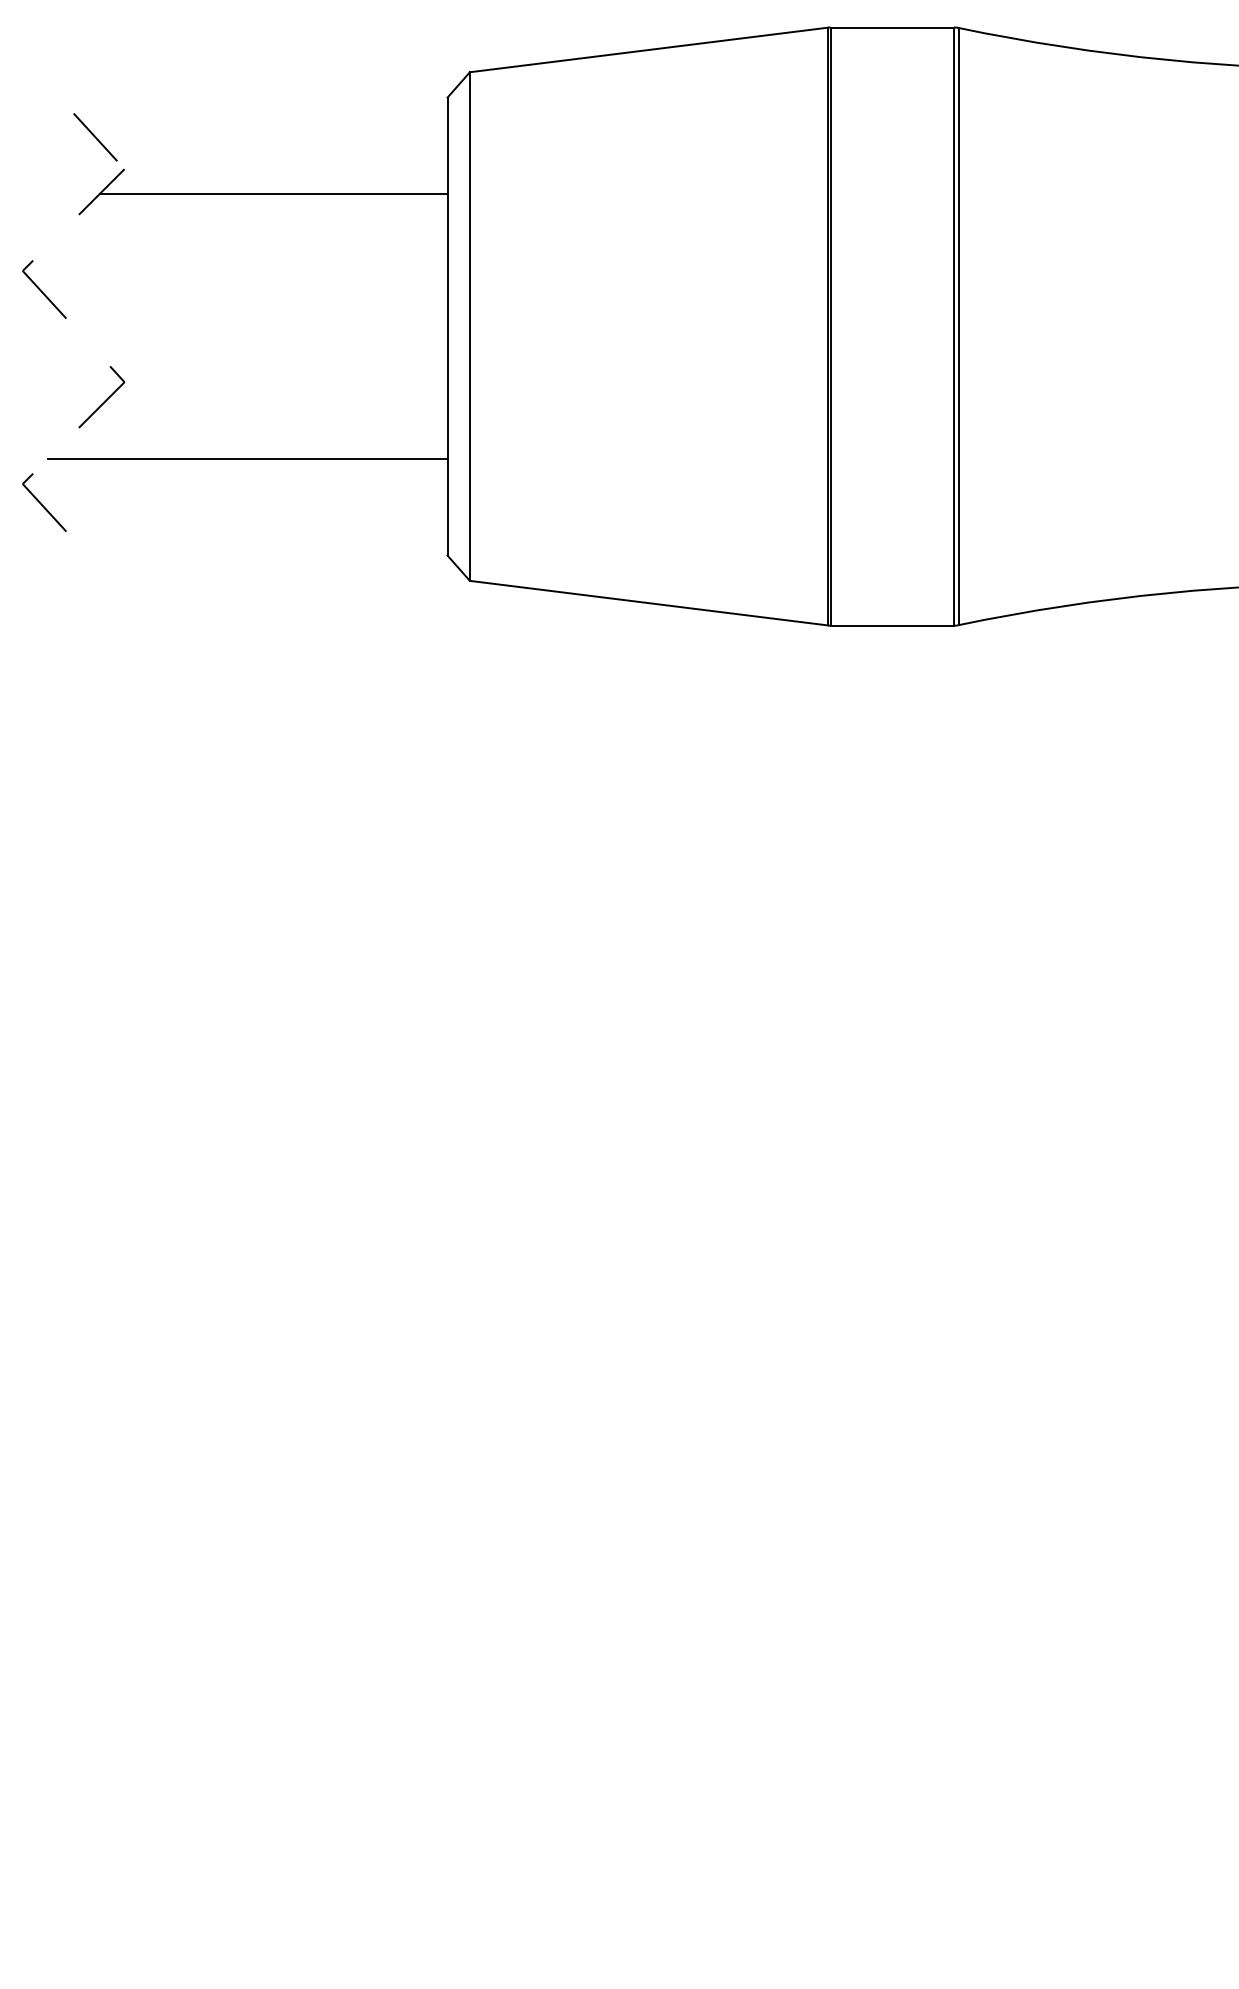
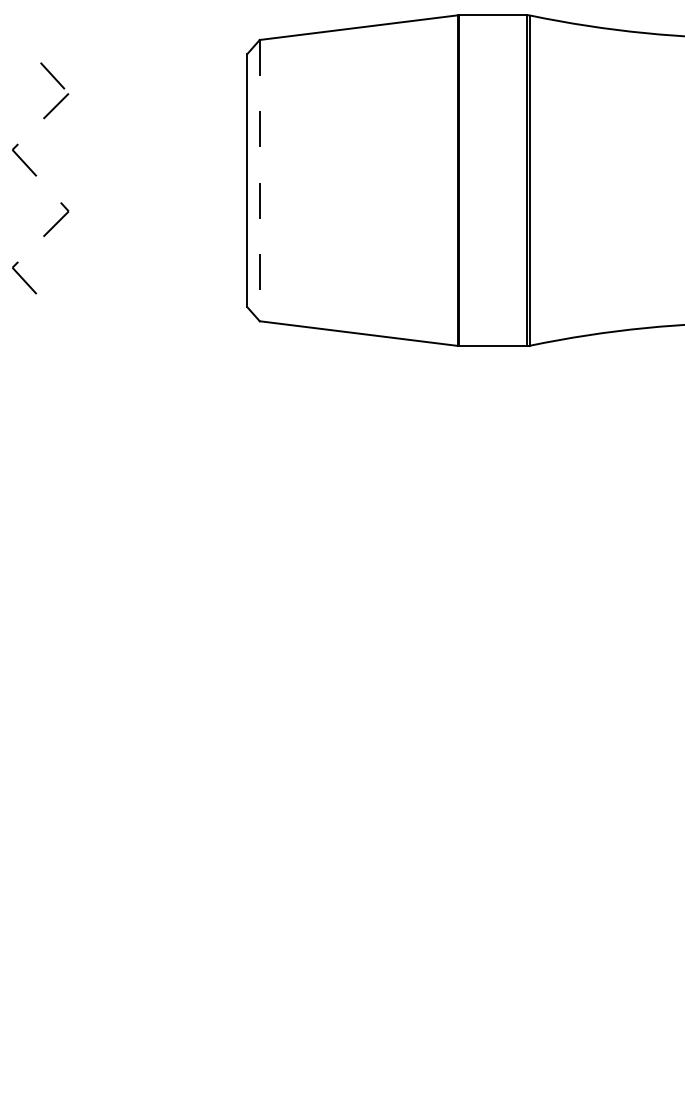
line: (274, 194) -> (151, 107), removed
line: (469, 326) -> (259, 180), solid -> dashed
line: (246, 458) -> (136, 253), removed

